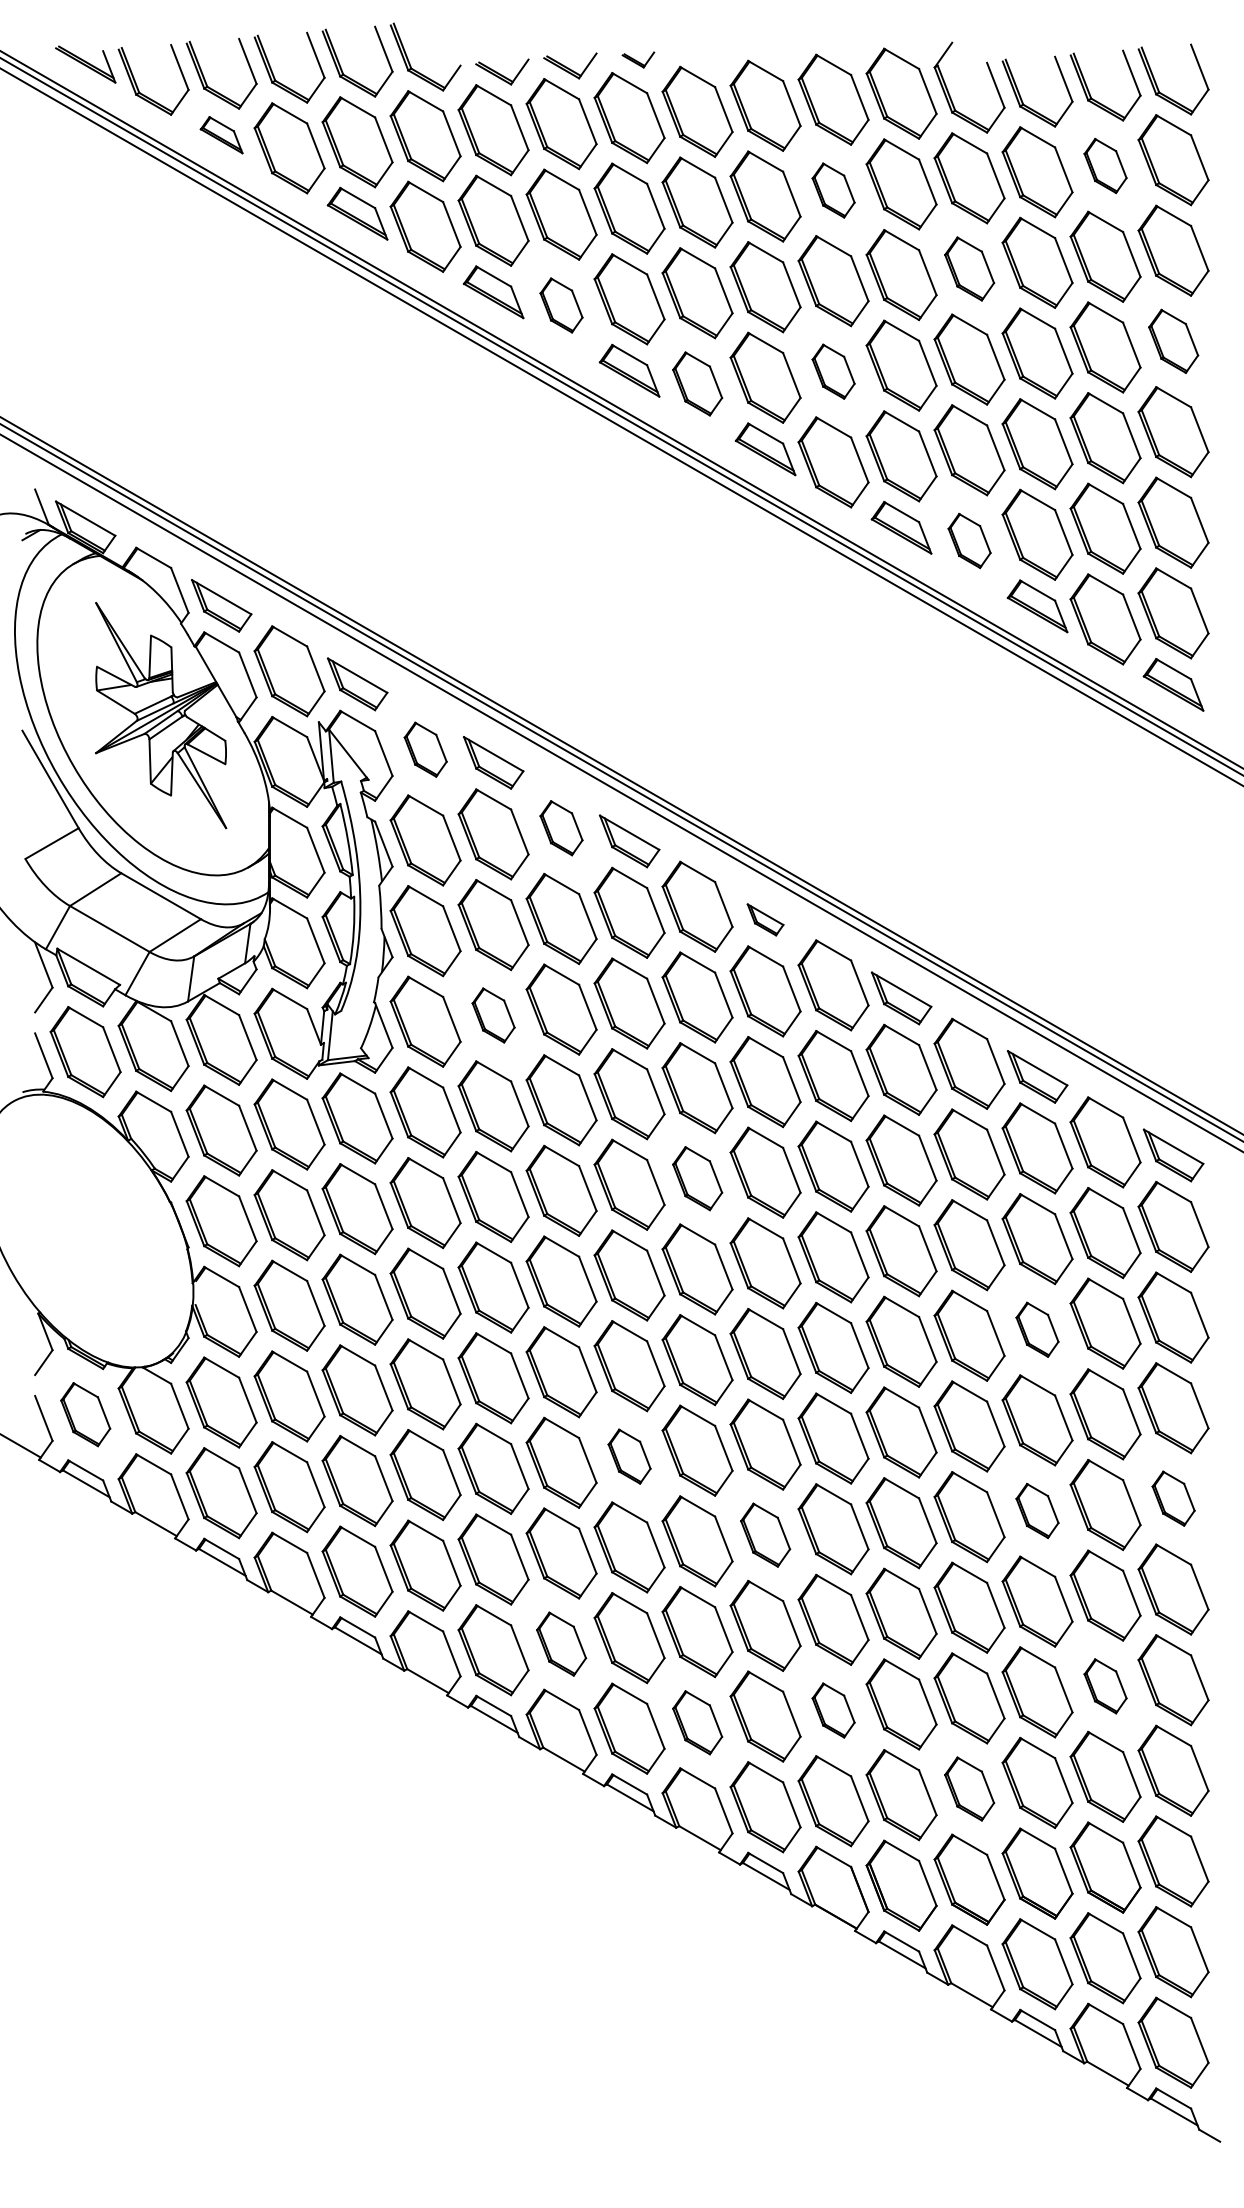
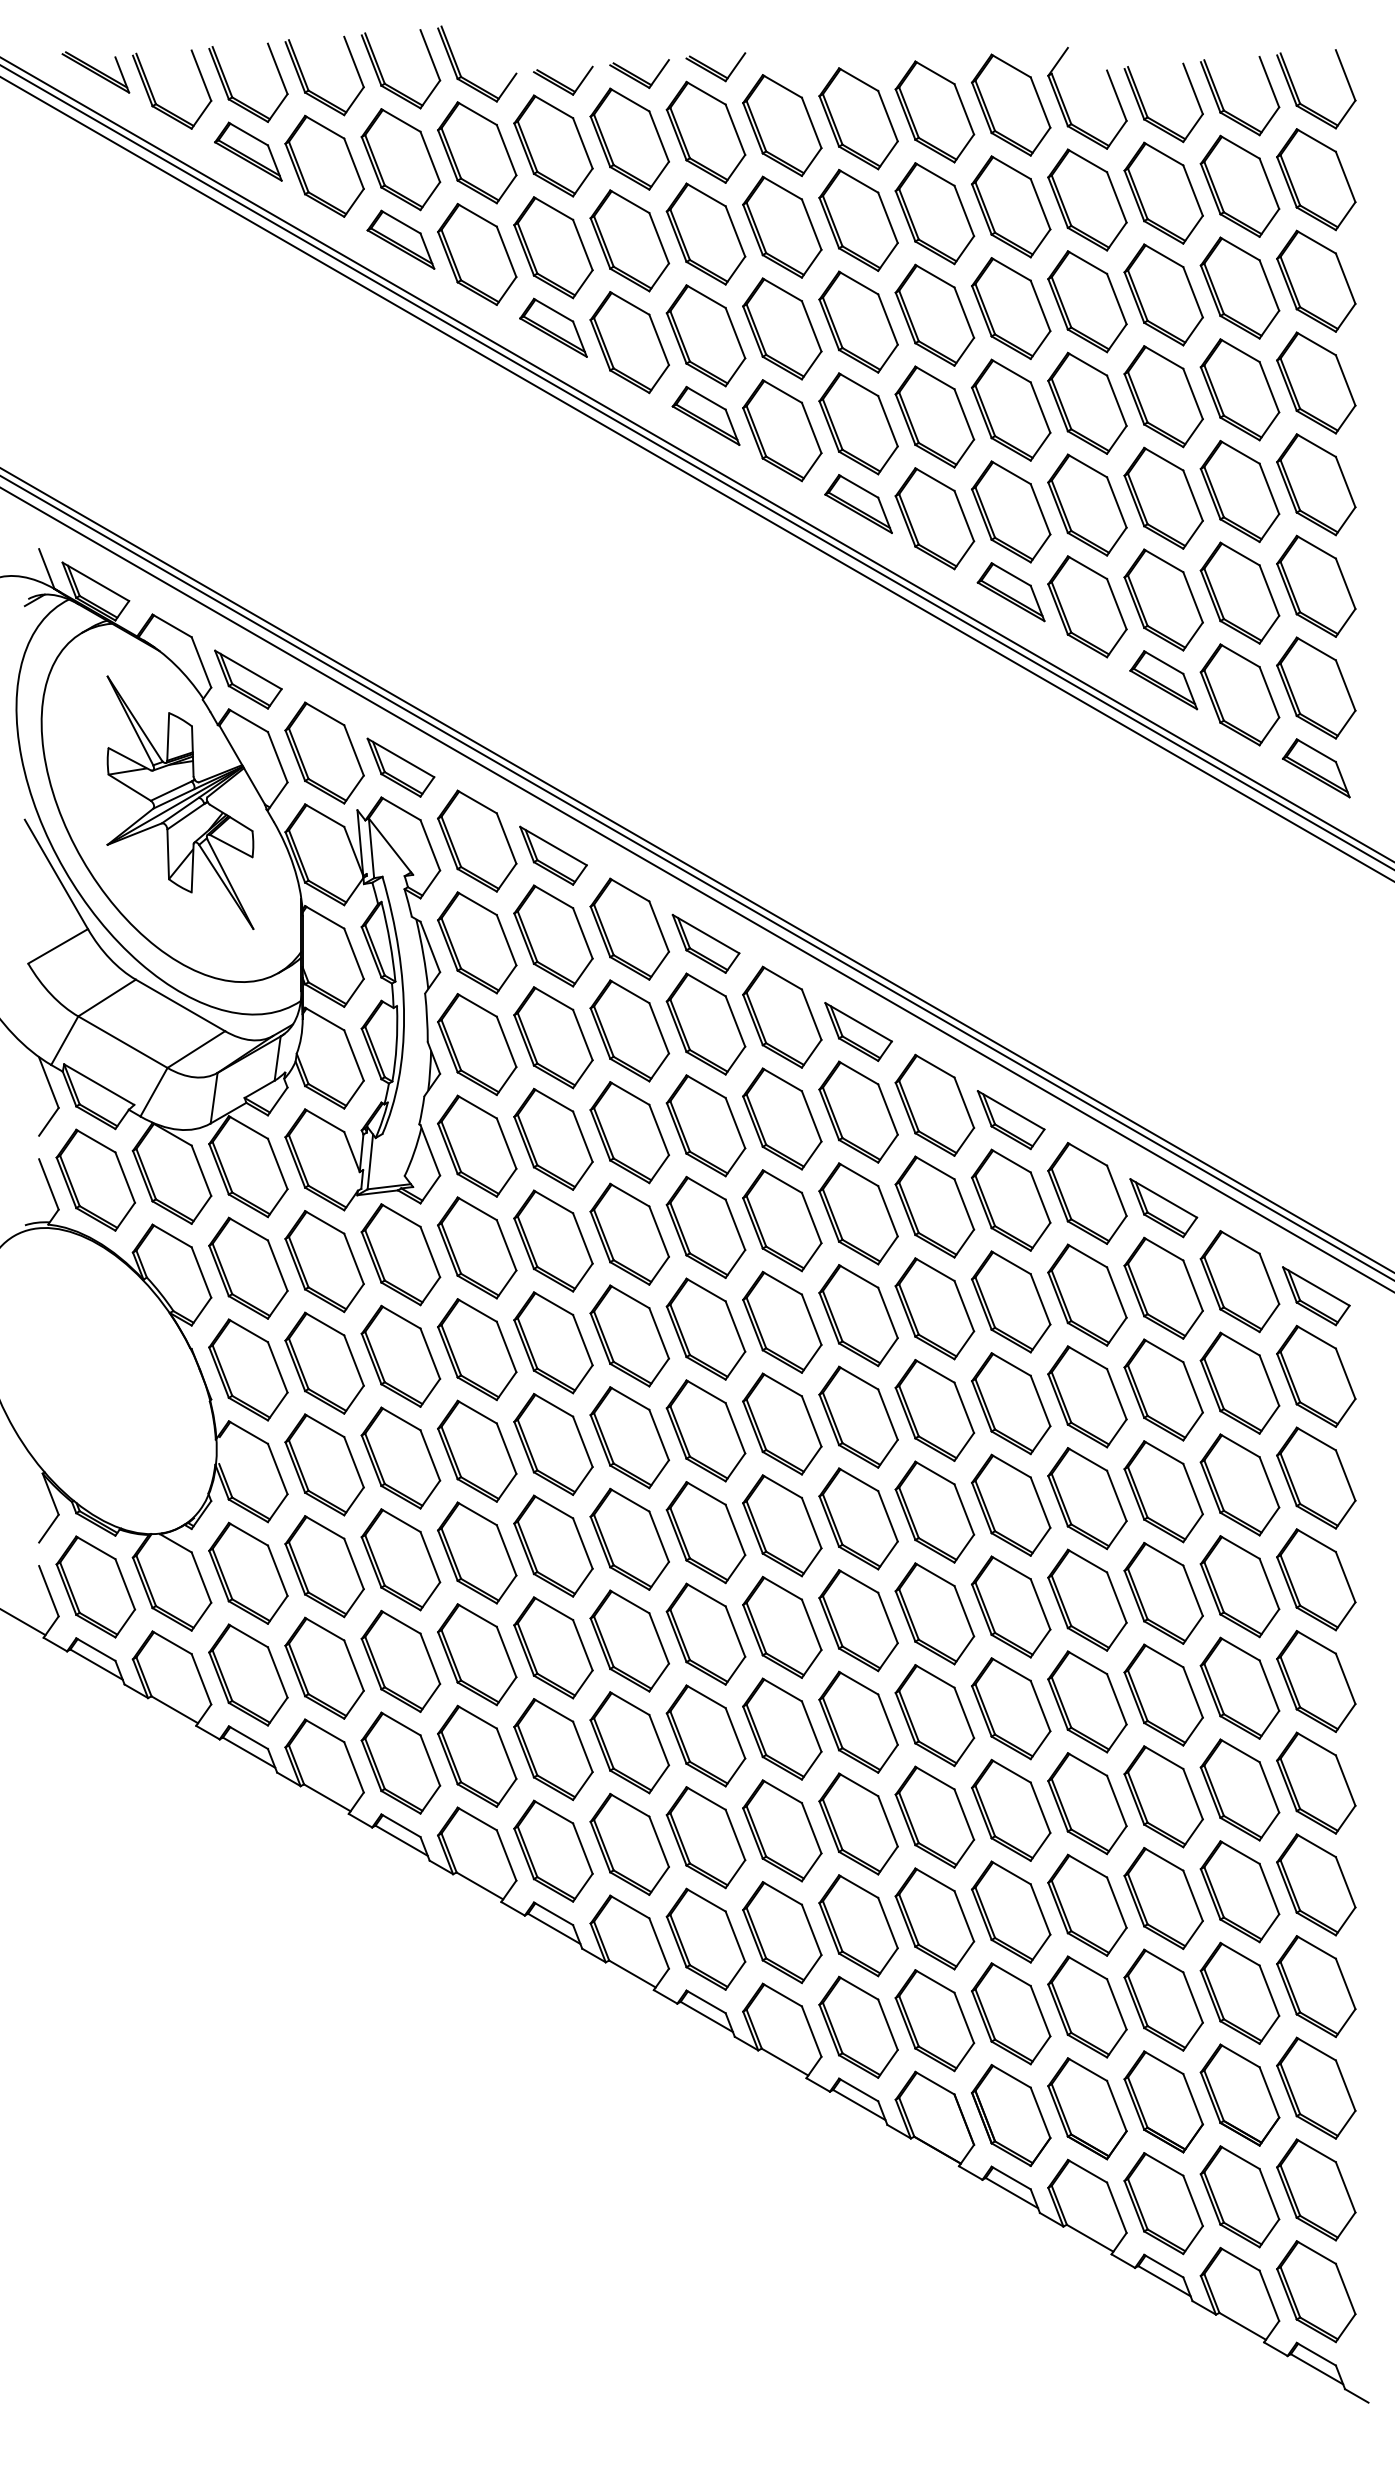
part: (638, 60) -> (715, 67), size x1.67
part: (221, 135) -> (248, 151), size x1.43
part: (1105, 165) -> (1239, 185), size x1.67
part: (833, 190) -> (934, 213), size x1.67
part: (969, 268) -> (1087, 301), size x1.43
part: (561, 305) -> (629, 342), size x1.67
part: (1173, 340) -> (1316, 382), size x1.43
part: (833, 371) -> (934, 416), size x1.67
part: (697, 383) -> (782, 430), size x1.43
part: (969, 540) -> (1087, 606), size x1.67
part: (425, 749) -> (477, 840), size x1.67
part: (561, 827) -> (629, 928), size x1.67
part: (765, 919) -> (858, 1031), size x1.67
part: (493, 1014) -> (553, 1138), size x1.67
part: (697, 1177) -> (782, 1321), size x1.43
part: (1037, 1329) -> (1163, 1491), size x1.67
part: (85, 1414) -> (95, 1586), size x1.43
part: (629, 1456) -> (705, 1633), size x1.67
part: (1173, 1497) -> (1316, 1680), size x1.67
part: (1037, 1510) -> (1163, 1694), size x1.67
part: (765, 1534) -> (858, 1721), size x1.43
part: (561, 1644) -> (629, 1844), size x1.43
part: (1105, 1686) -> (1239, 1891), size x1.67
part: (833, 1710) -> (934, 1918), size x1.67
part: (697, 1722) -> (782, 1932), size x1.43
part: (969, 1788) -> (1087, 2006), size x1.43

